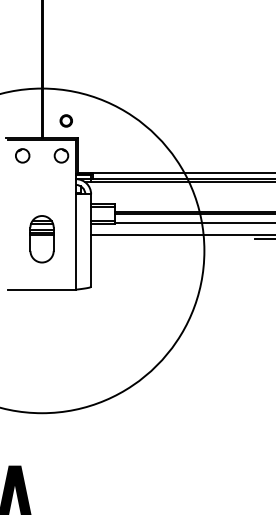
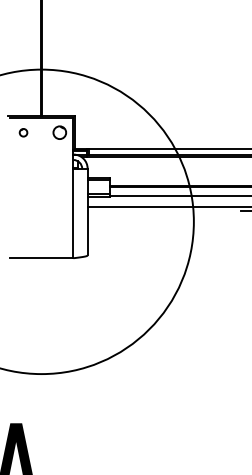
circle: (65, 120) -> (63, 99), removed
circle: (22, 155) -> (23, 132), size x0.6
part: (41, 239) -> (41, 211), removed

